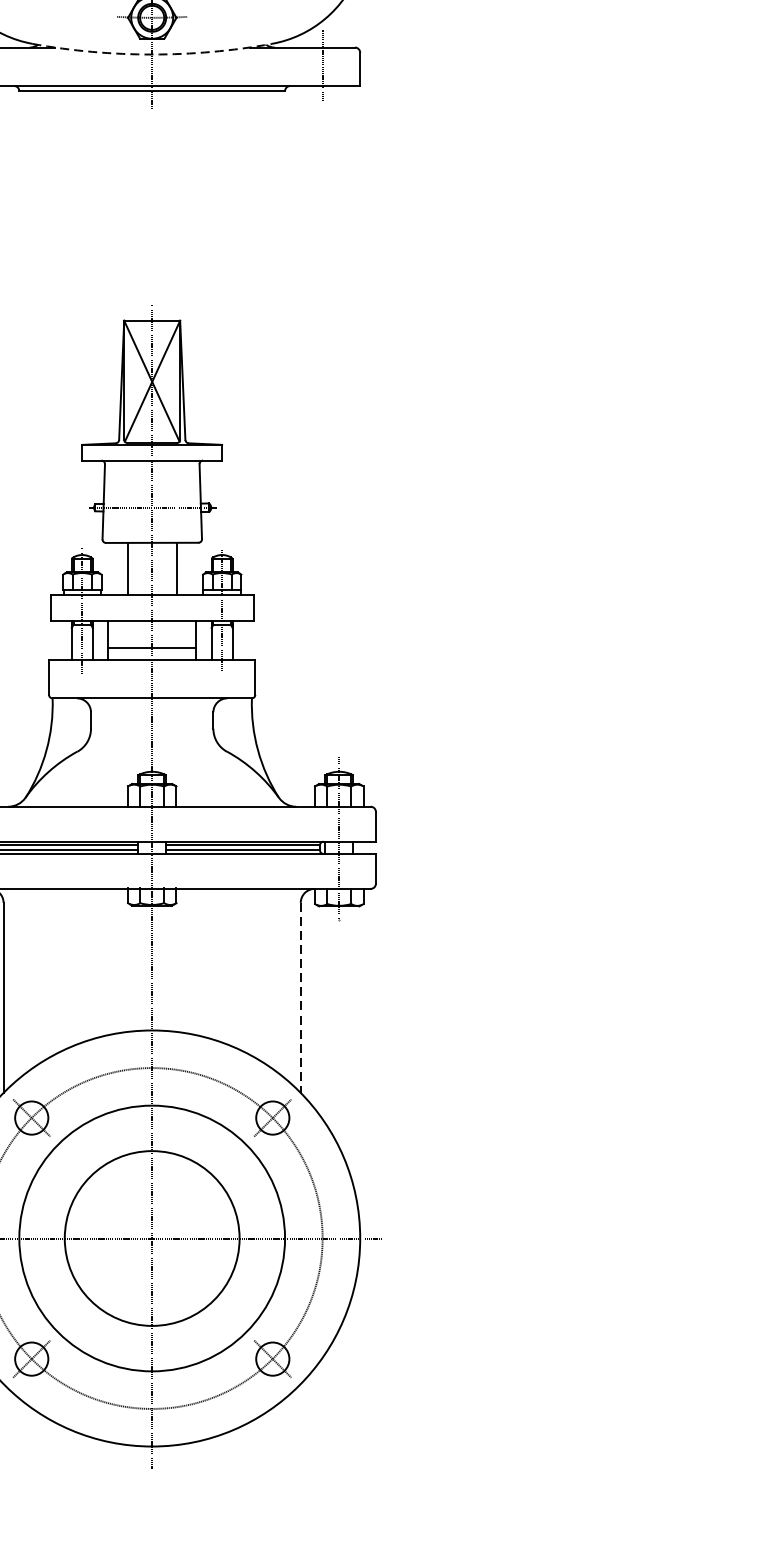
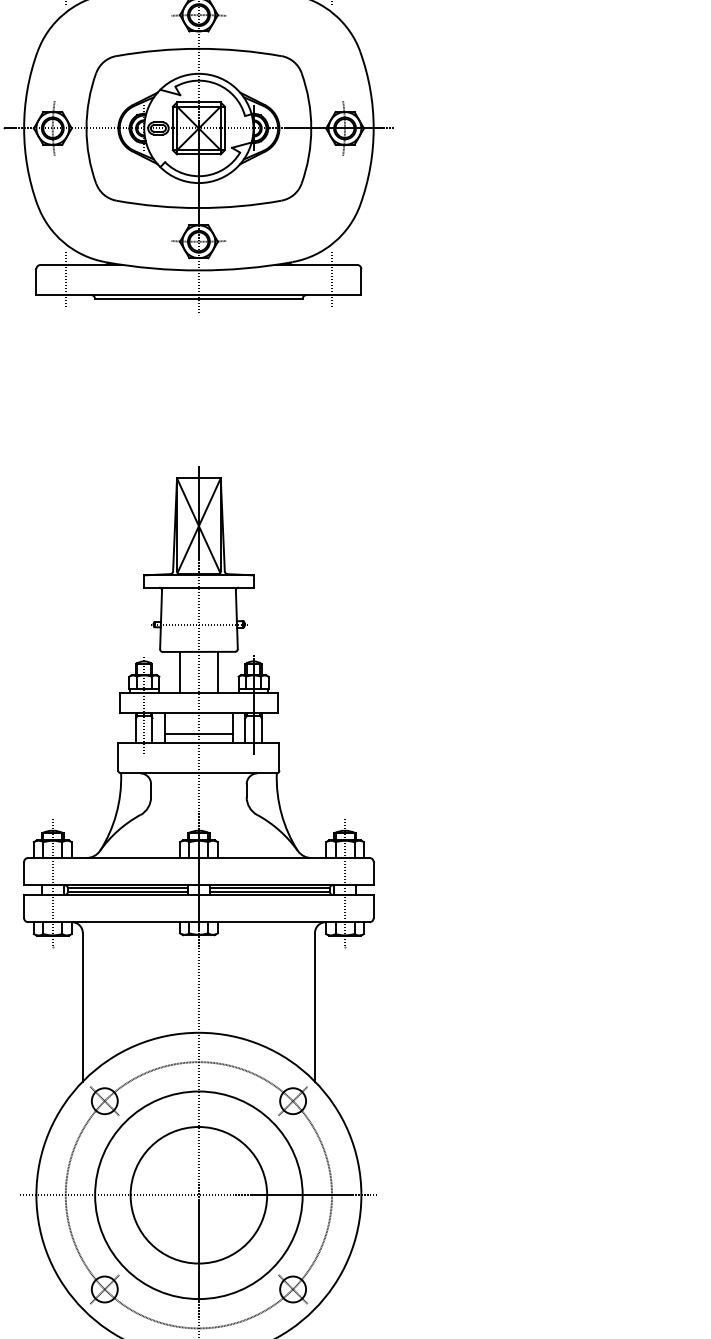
arc: (151, 54) -> (198, 270), dashed -> solid
line: (300, 998) -> (314, 1007), dashed -> solid

